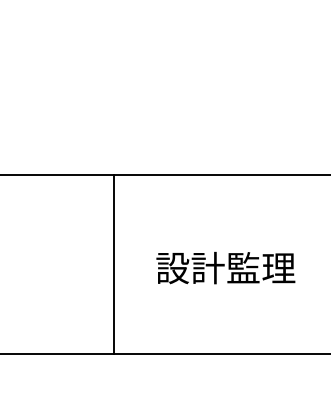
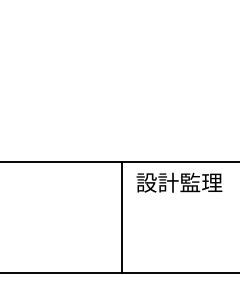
line: (114, 264) -> (122, 217), moved
text: (225, 267) -> (179, 182), moved

